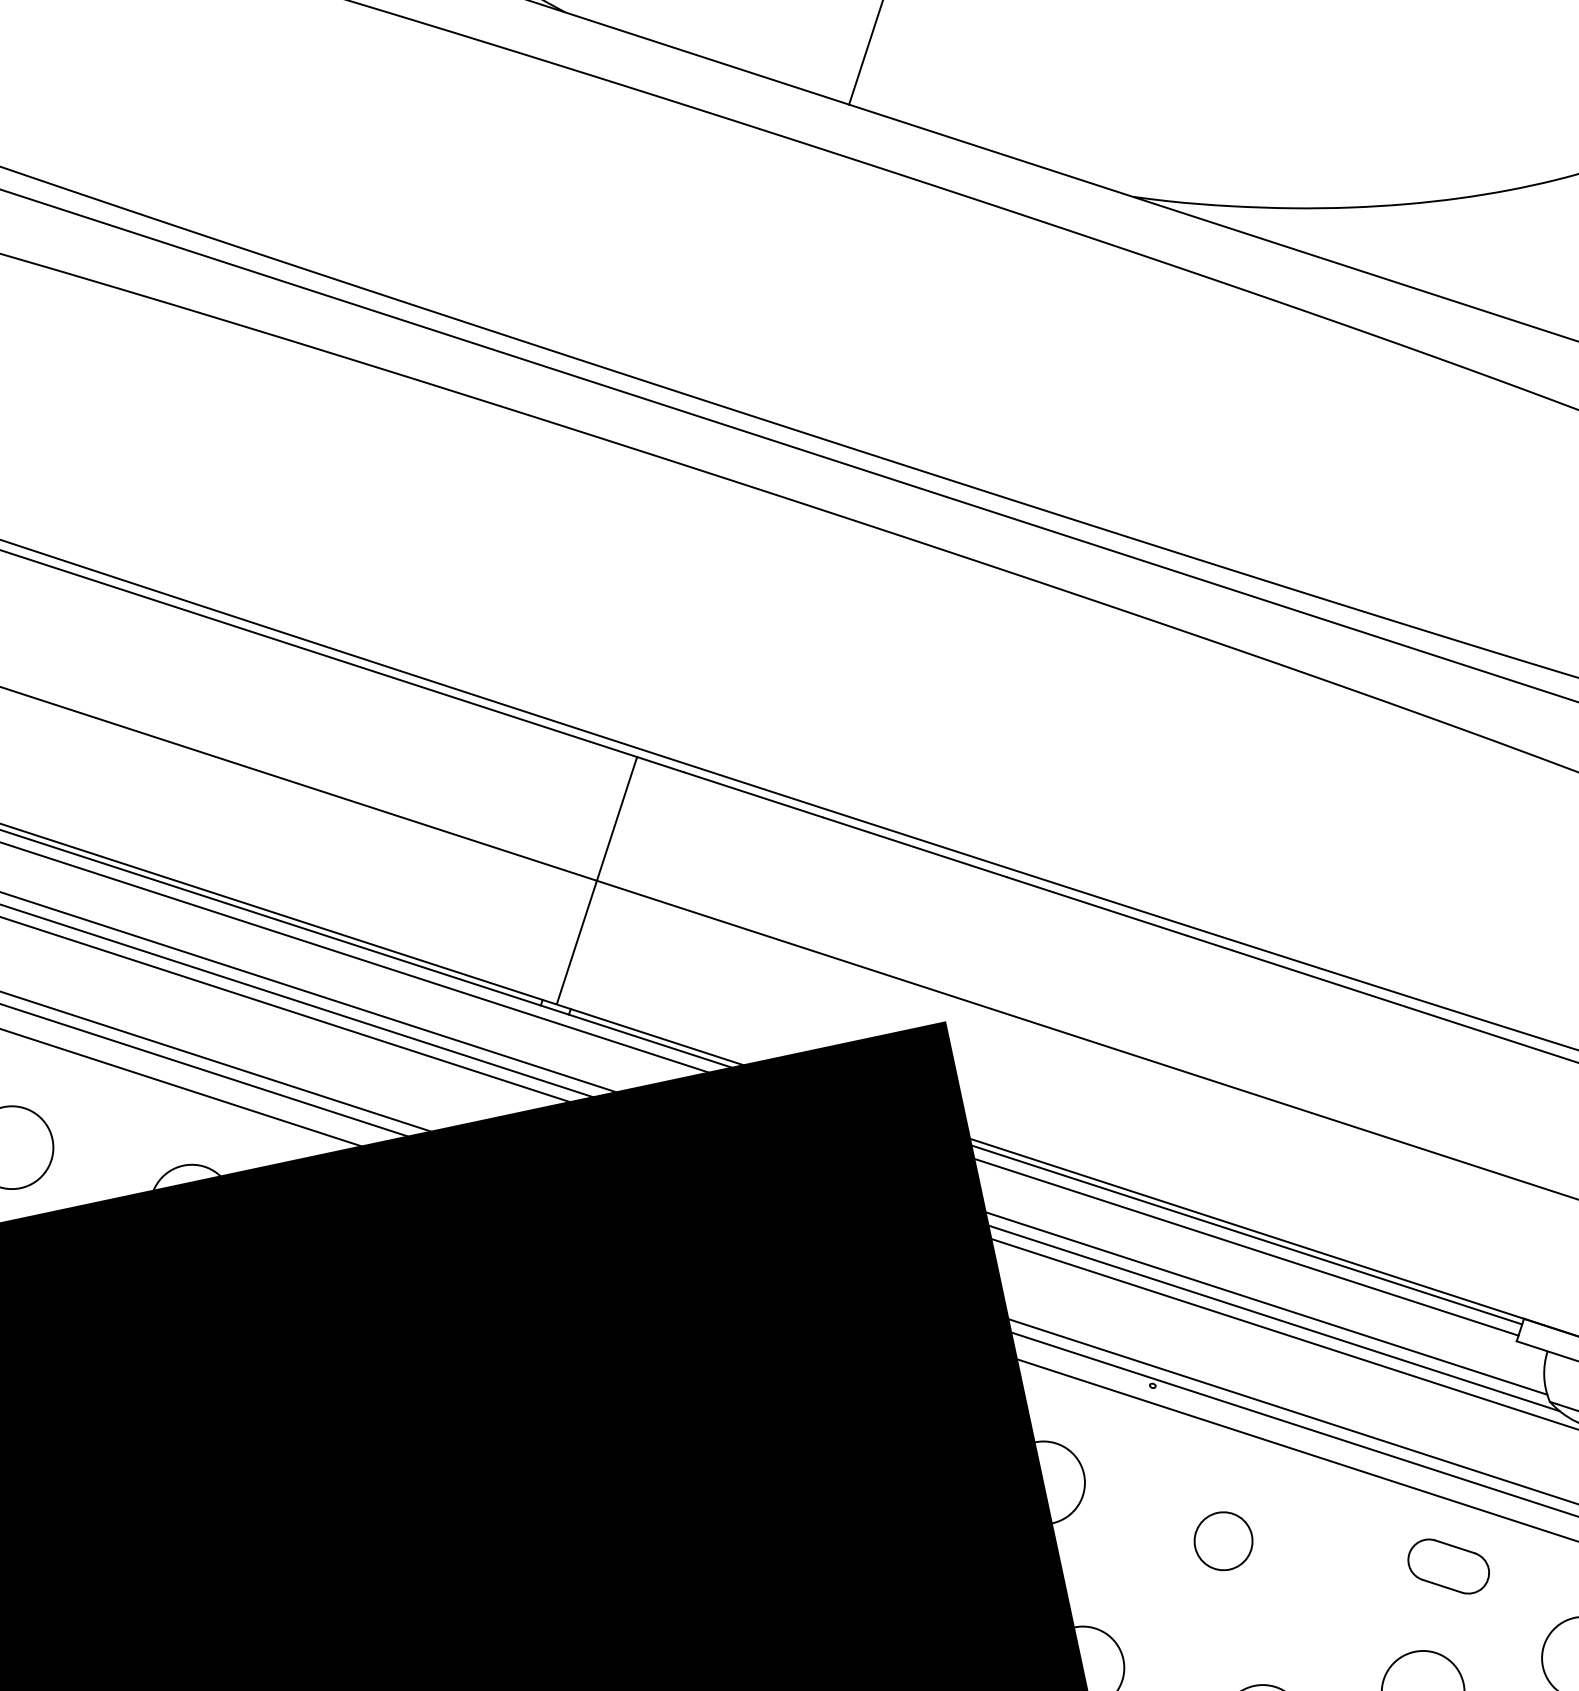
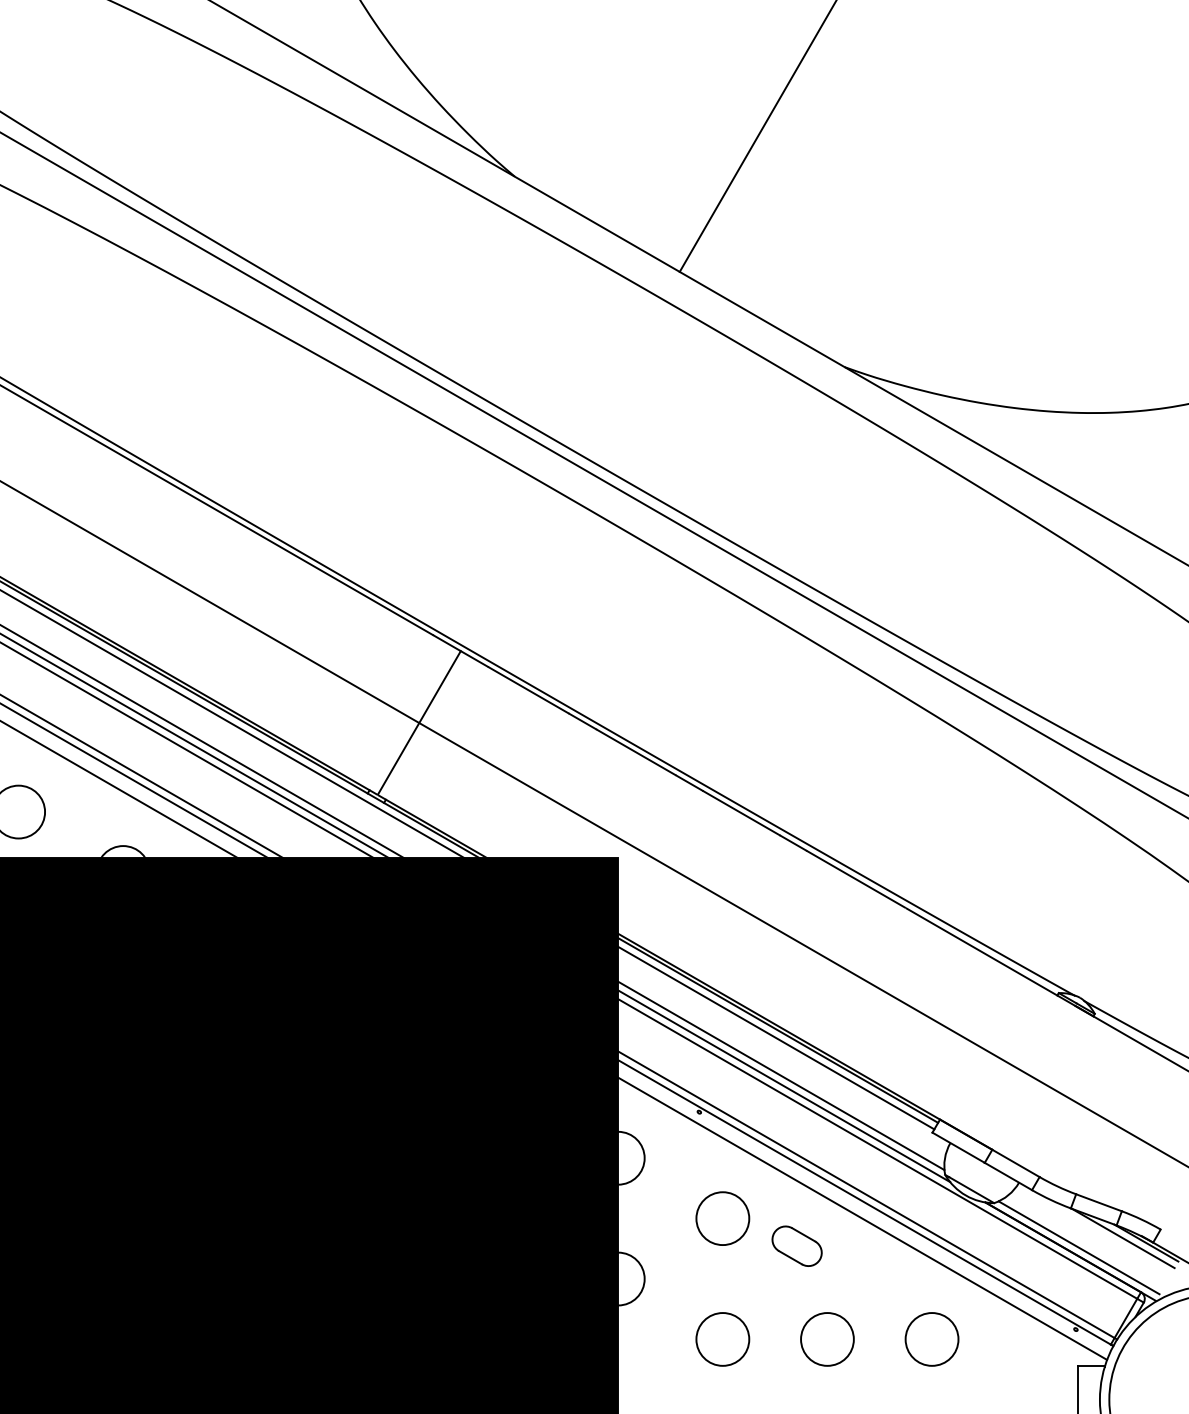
circle: (1222, 1541) -> (722, 1218), size x1.43
part: (1447, 1565) -> (796, 1245), moved

